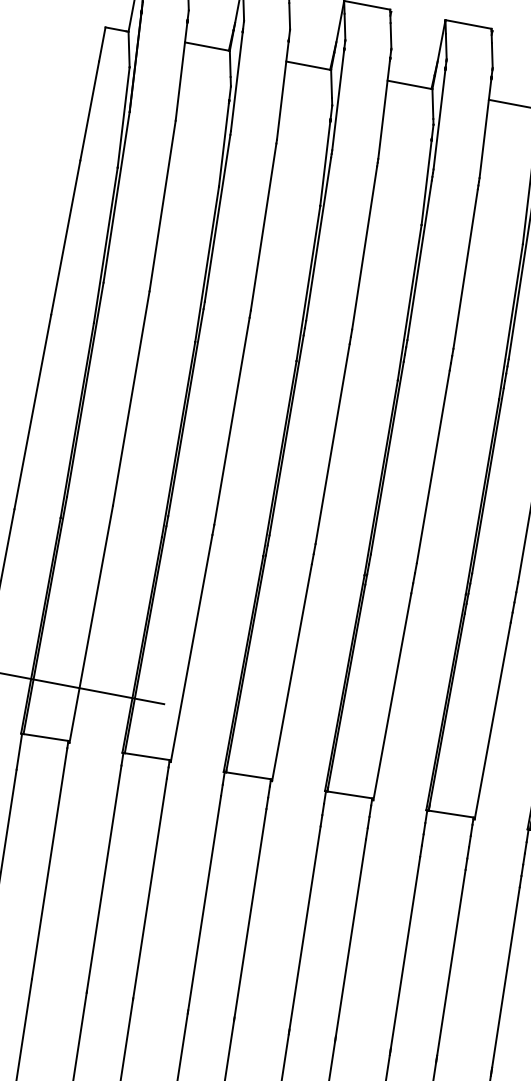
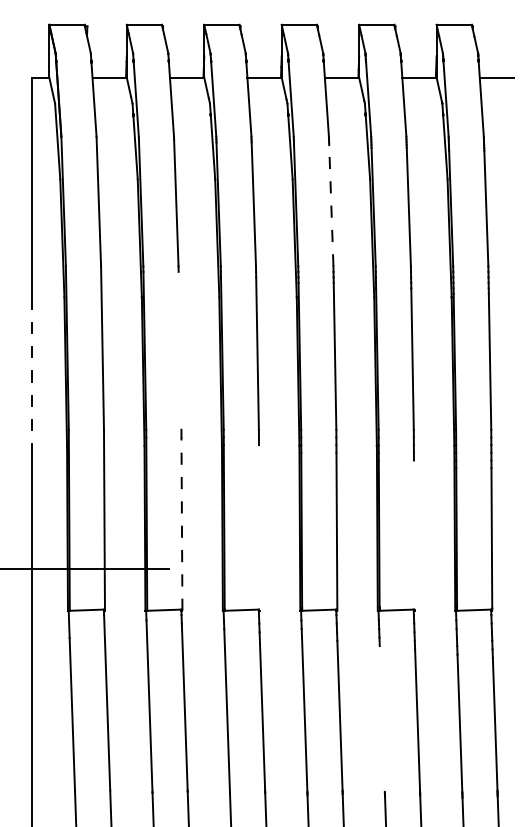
line: (465, 268) -> (331, 205), solid -> dashed
line: (32, 412) -> (31, 372), solid -> dashed
line: (231, 420) -> (179, 350), removed
line: (190, 648) -> (181, 524), solid -> dashed
line: (290, 671) -> (258, 527), removed
line: (491, 719) -> (413, 534), removed
line: (404, 951) -> (381, 718), removed

